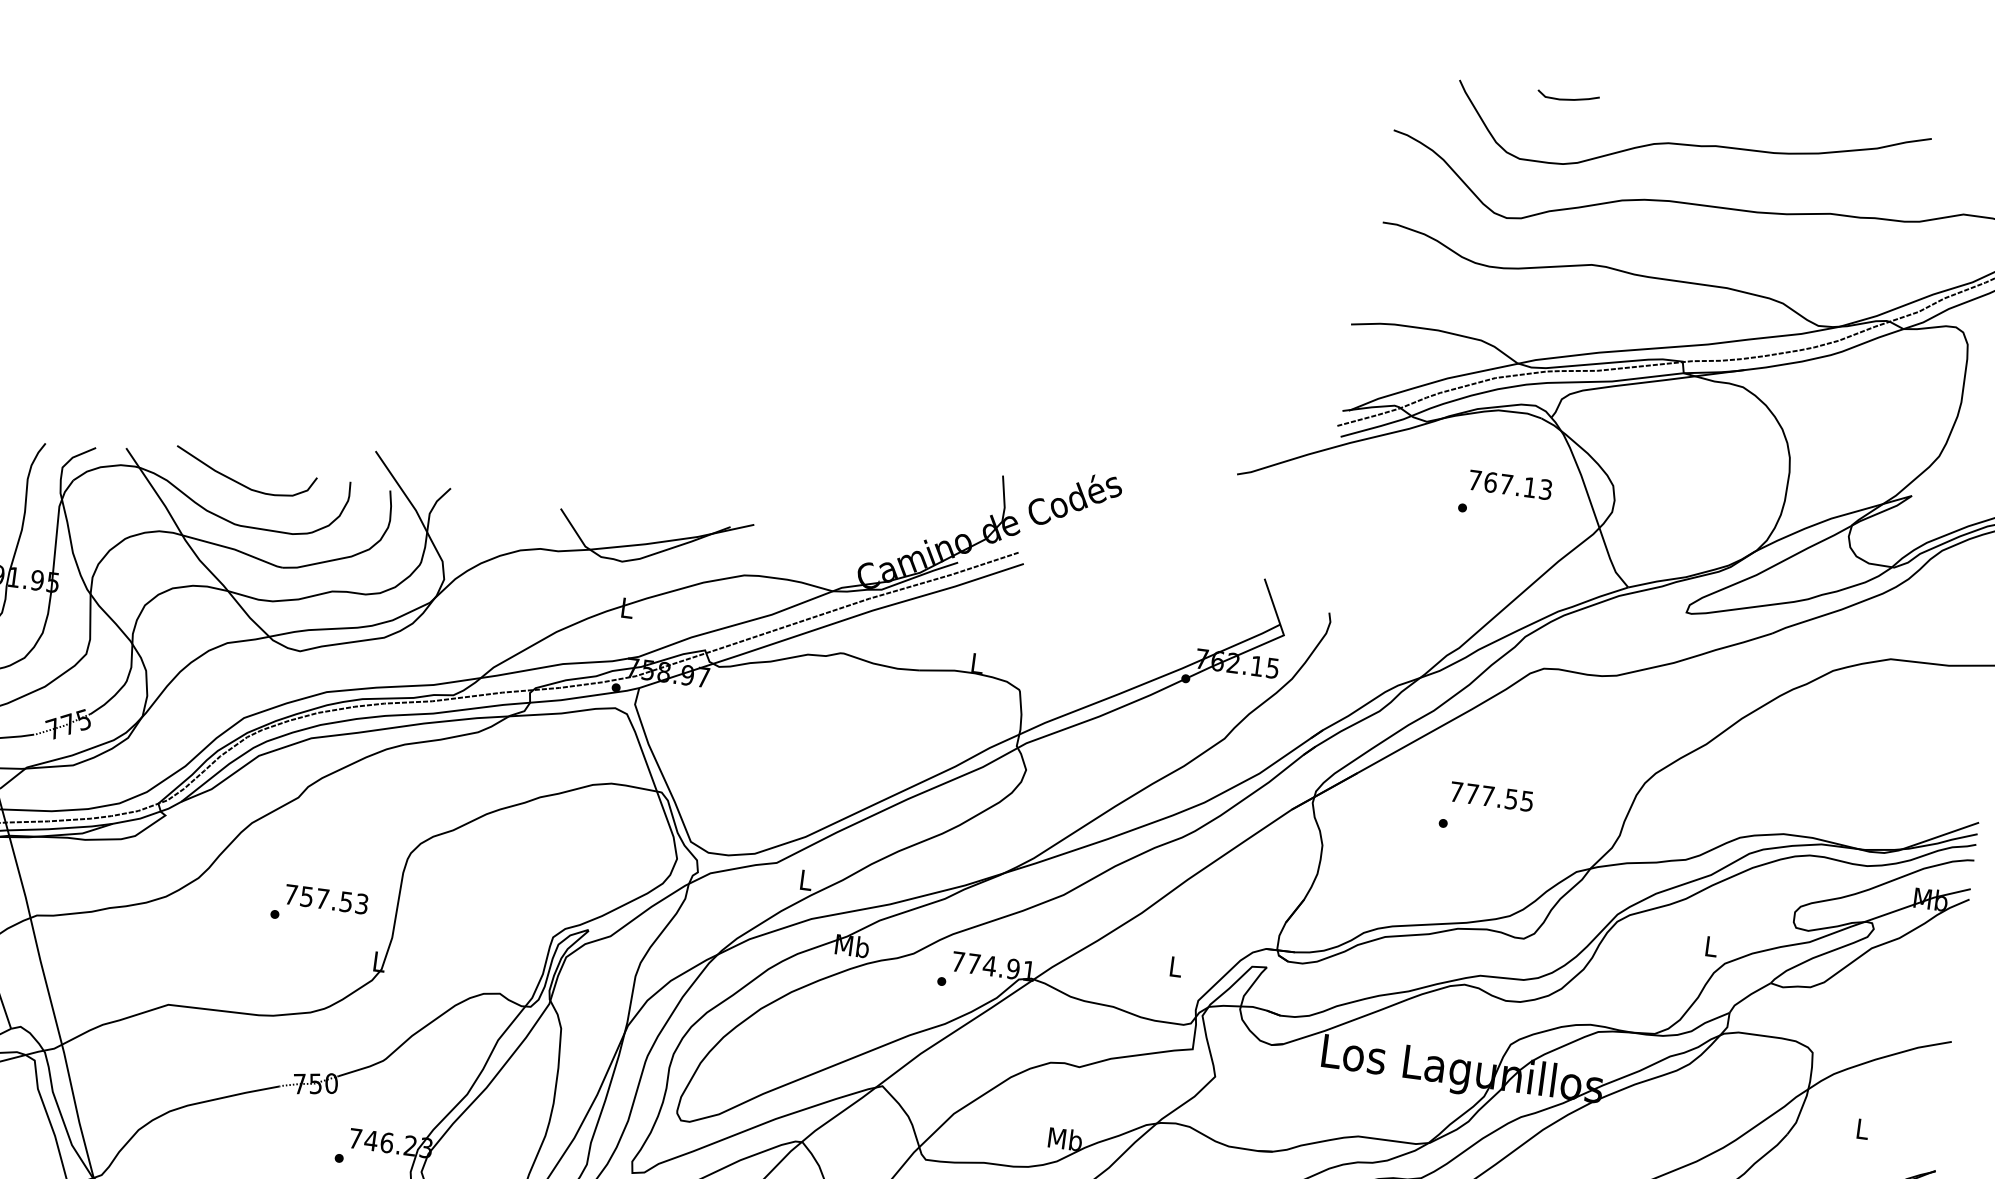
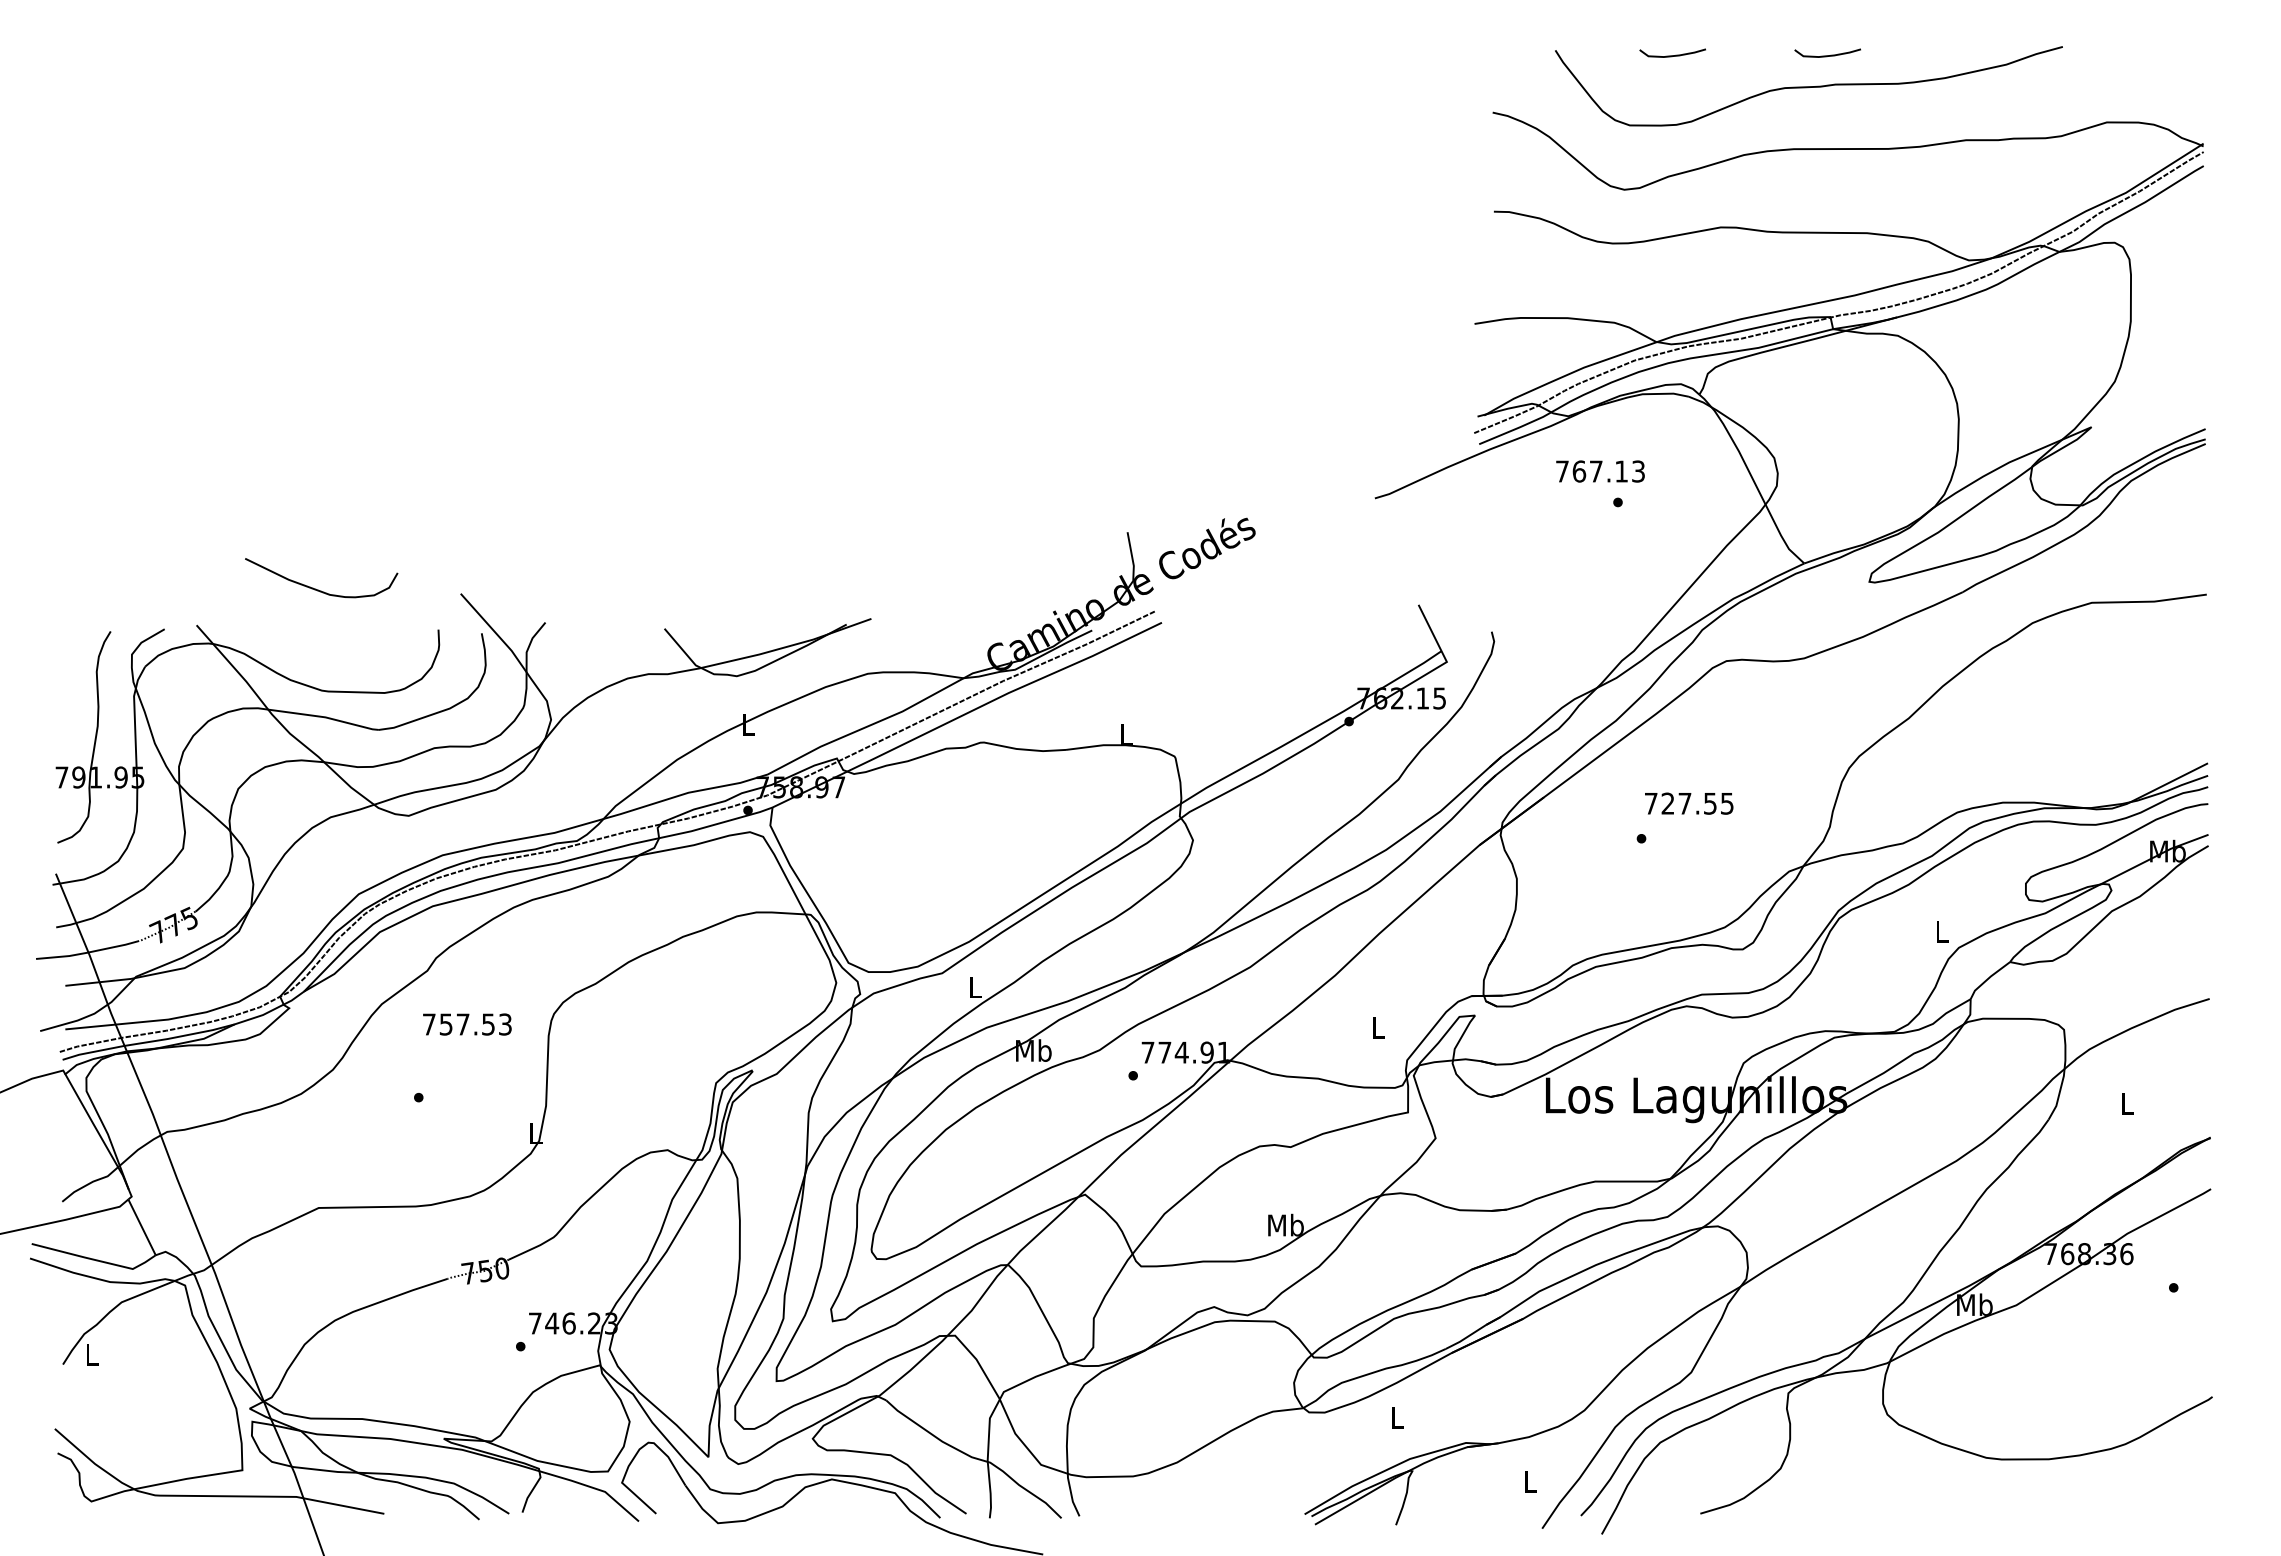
curve: (1711, 118) -> (1827, 55), added
curve: (241, 483) -> (318, 589), moved
text: (1510, 484) -> (1600, 471), moved
text: (1471, 793) -> (1667, 803), 777.55 -> 727.55
text: (326, 899) -> (467, 1024), moved

